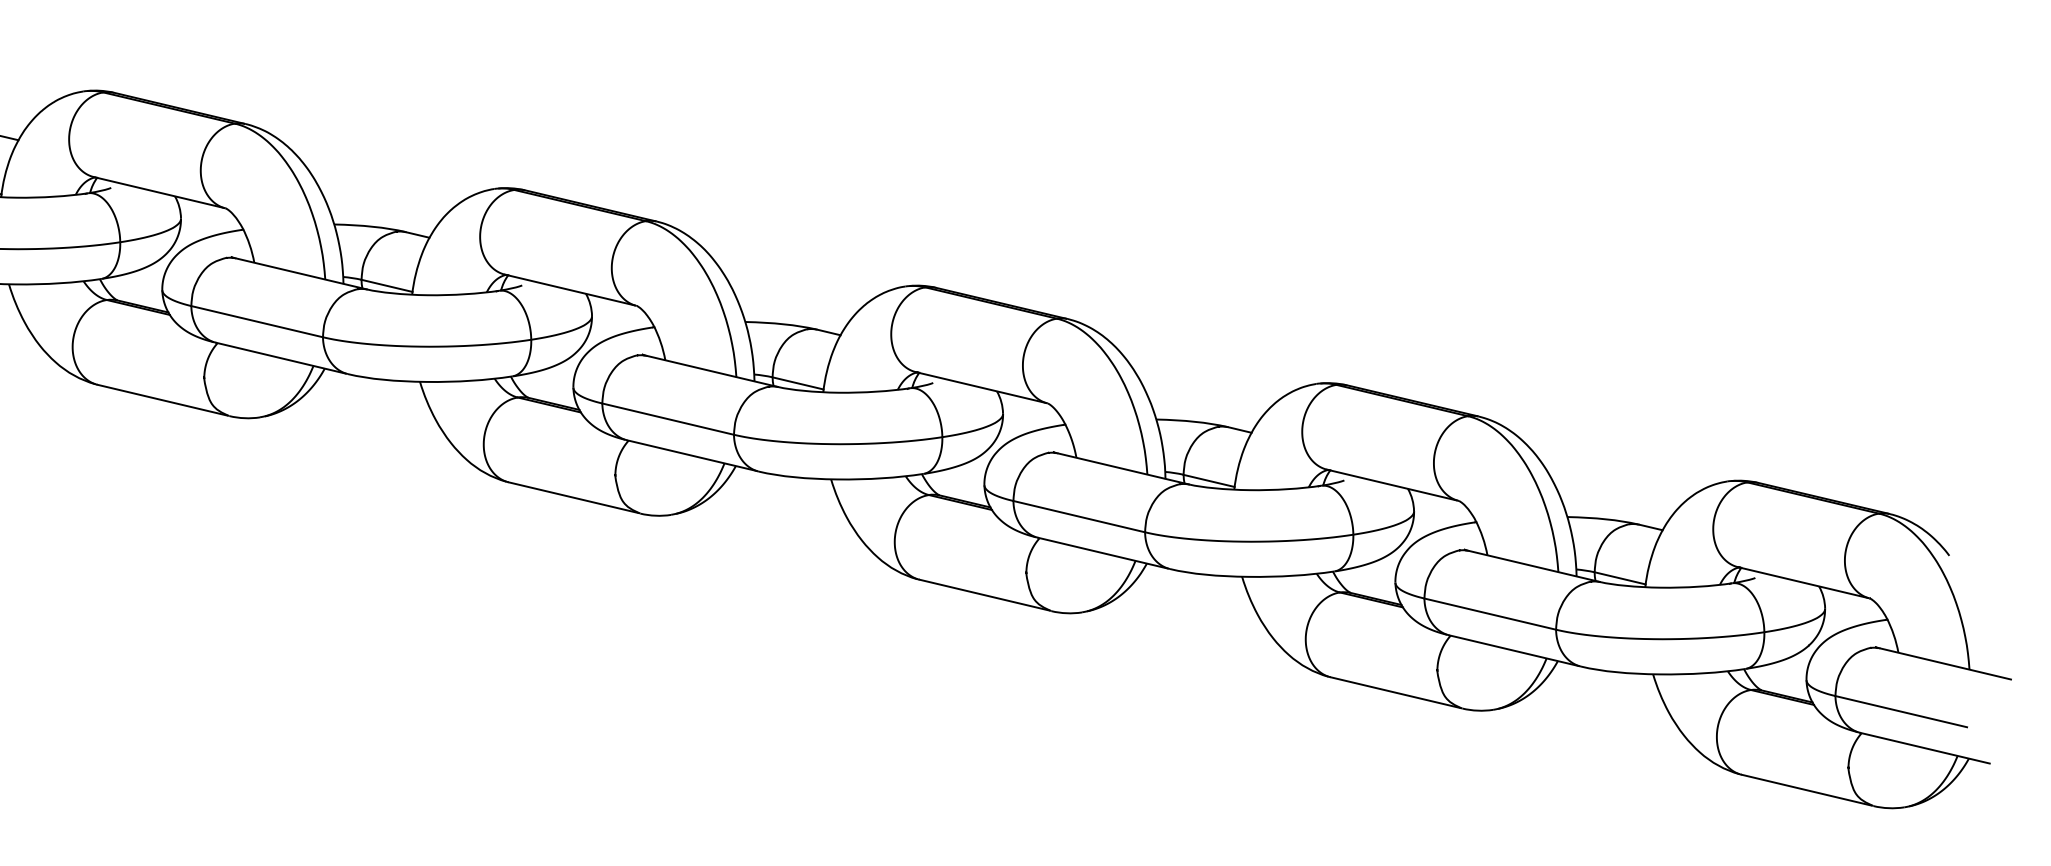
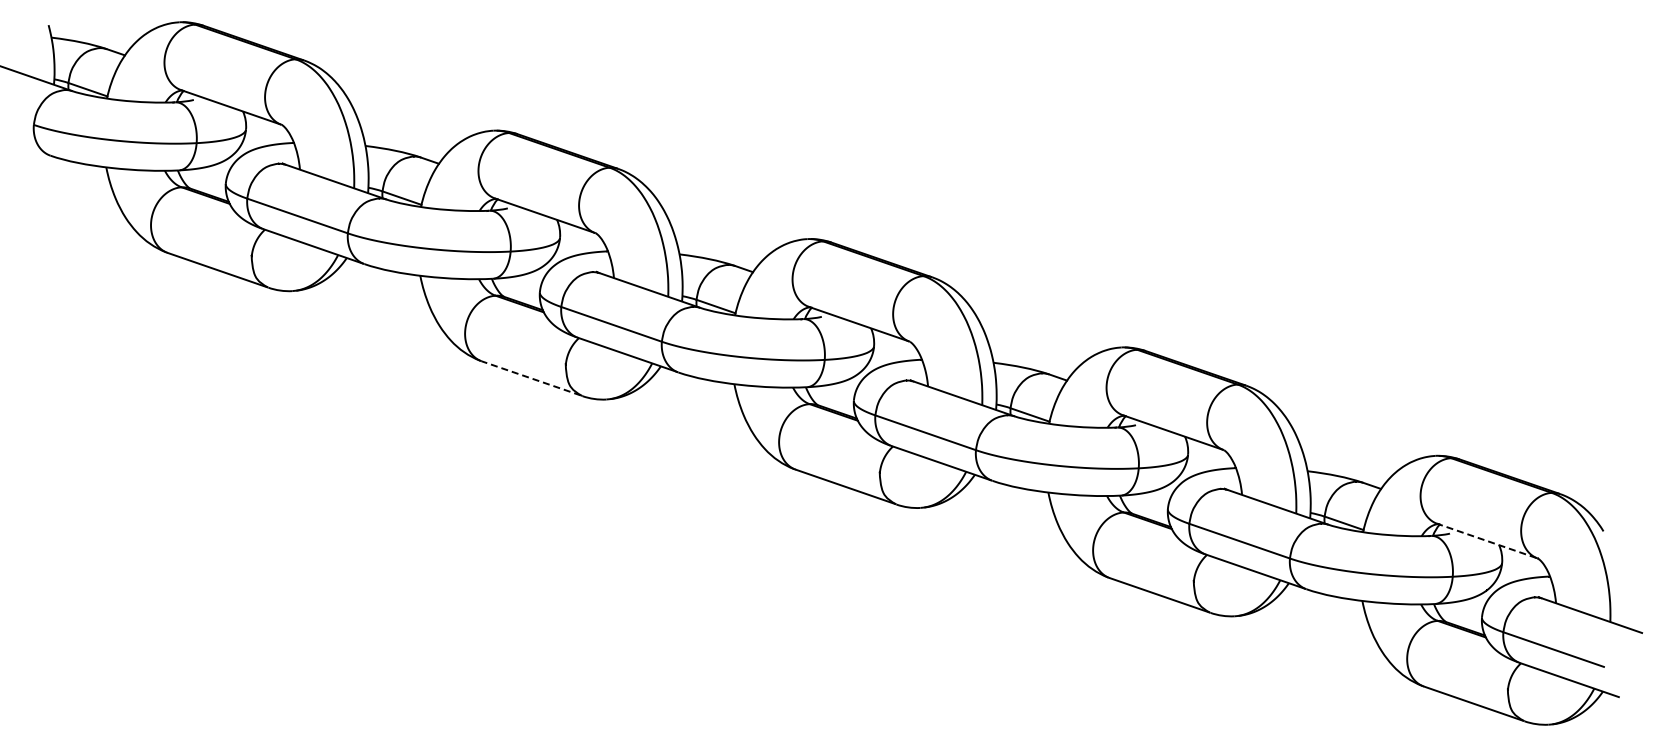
line: (572, 497) -> (530, 378), solid -> dashed
line: (1802, 582) -> (1486, 540), solid -> dashed

